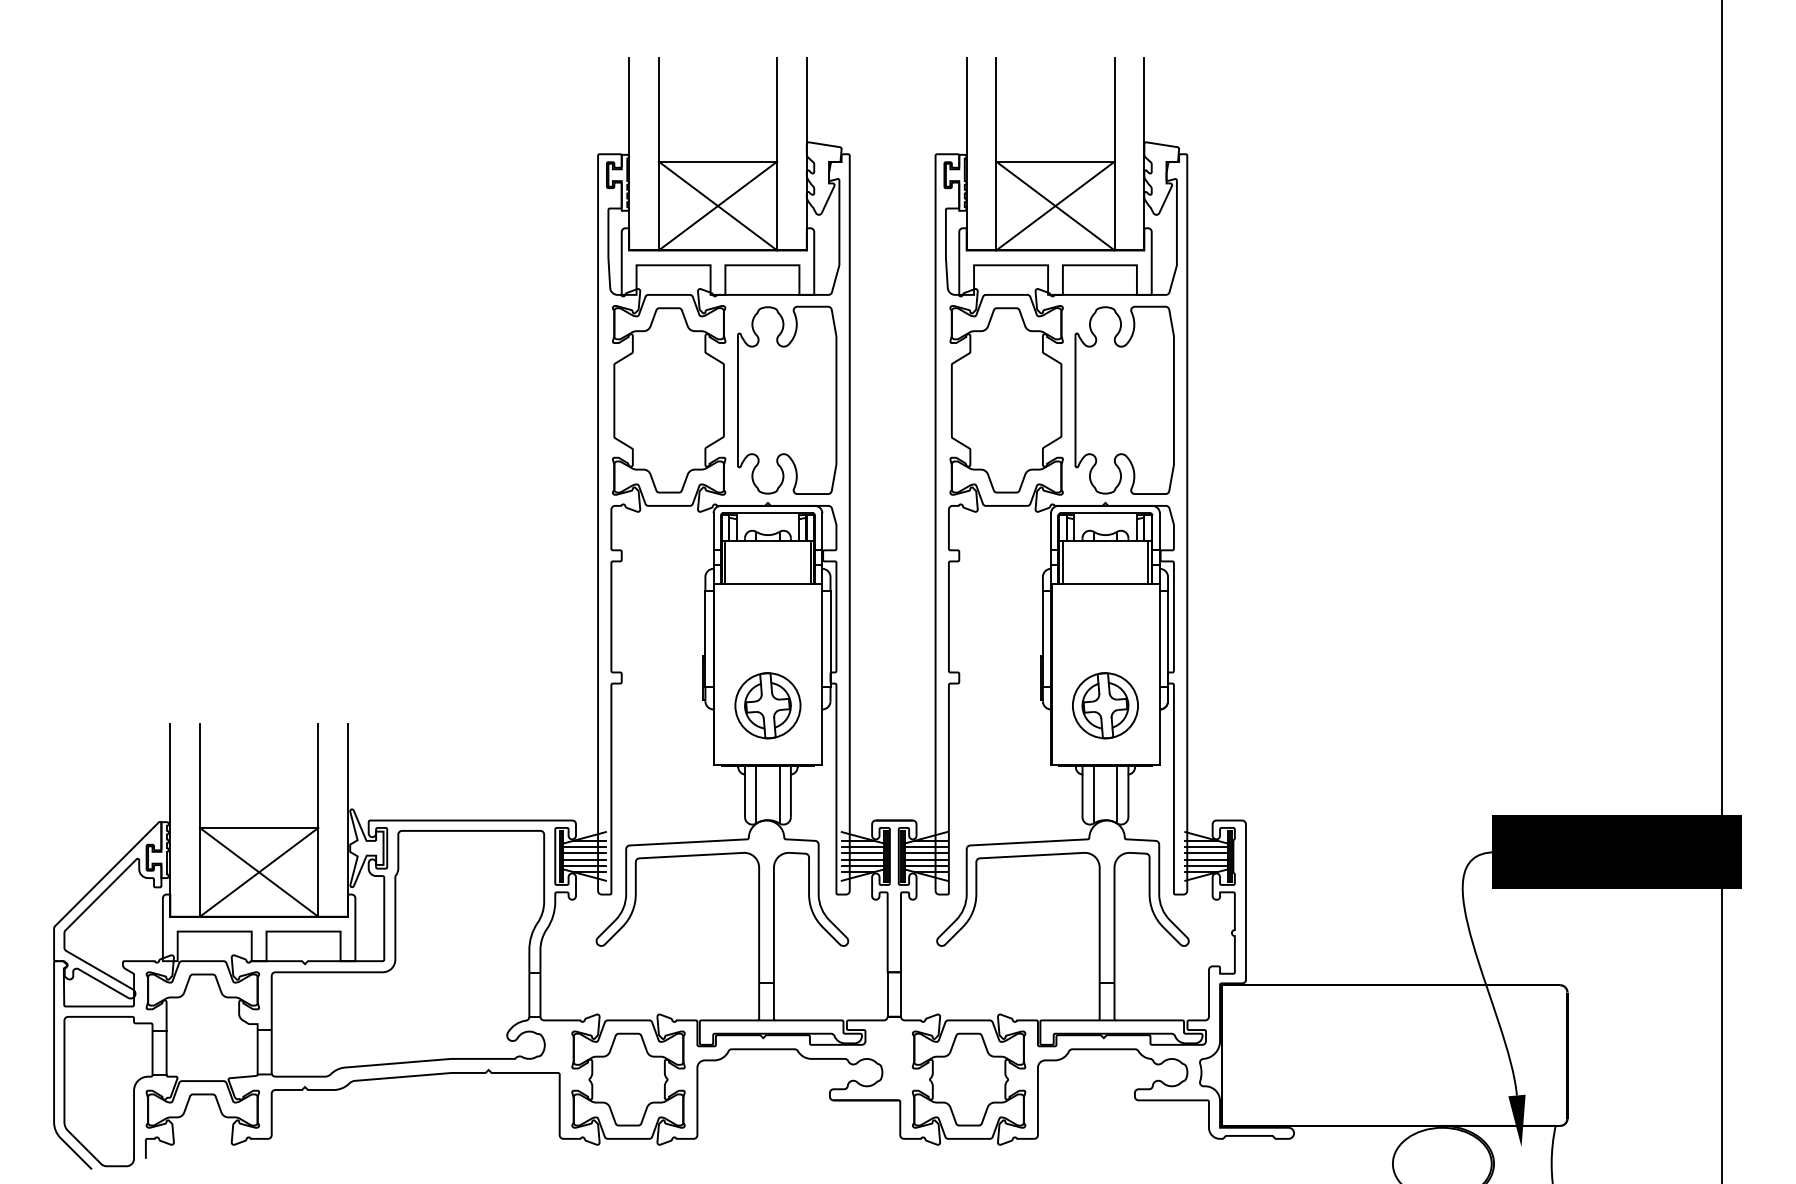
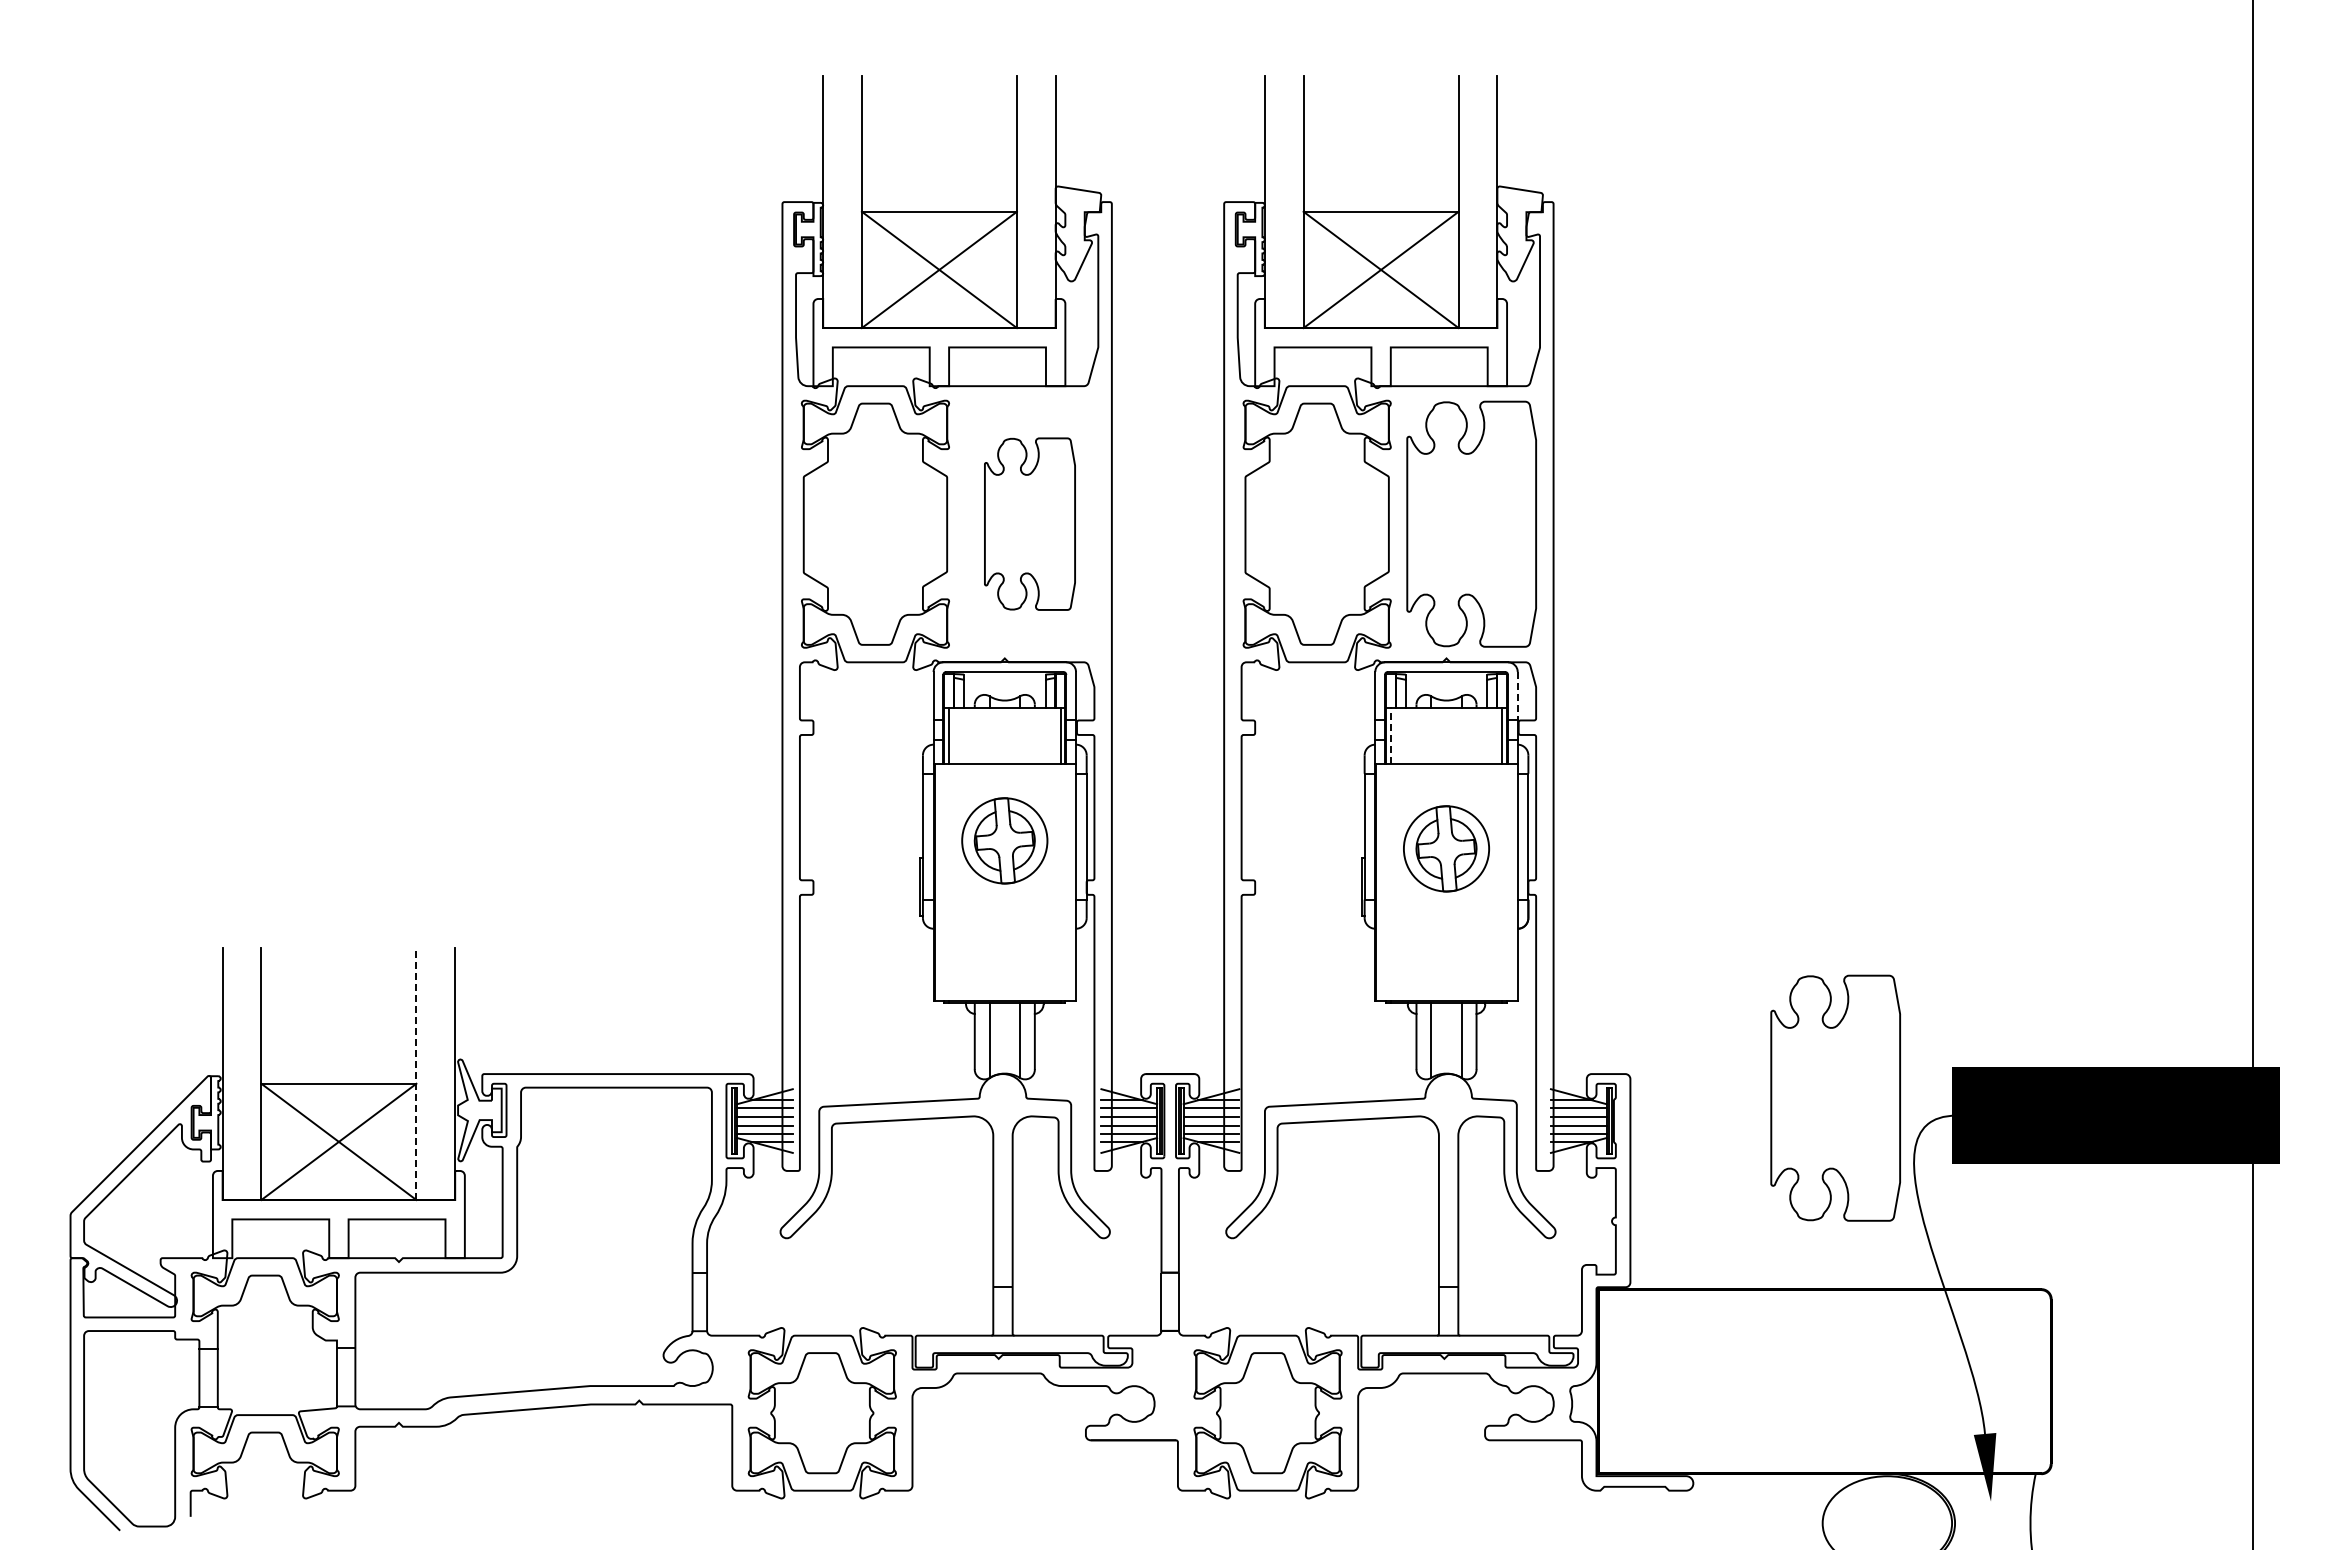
part: (786, 399) -> (1029, 523), size x0.7
line: (1159, 532) -> (1517, 696), solid -> dashed
line: (1062, 561) -> (1390, 735), solid -> dashed
part: (767, 705) -> (1004, 840), moved
part: (1105, 705) -> (1446, 848), moved
line: (318, 820) -> (416, 1074), solid -> dashed
part: (1402, 838) -> (1835, 1097), added

